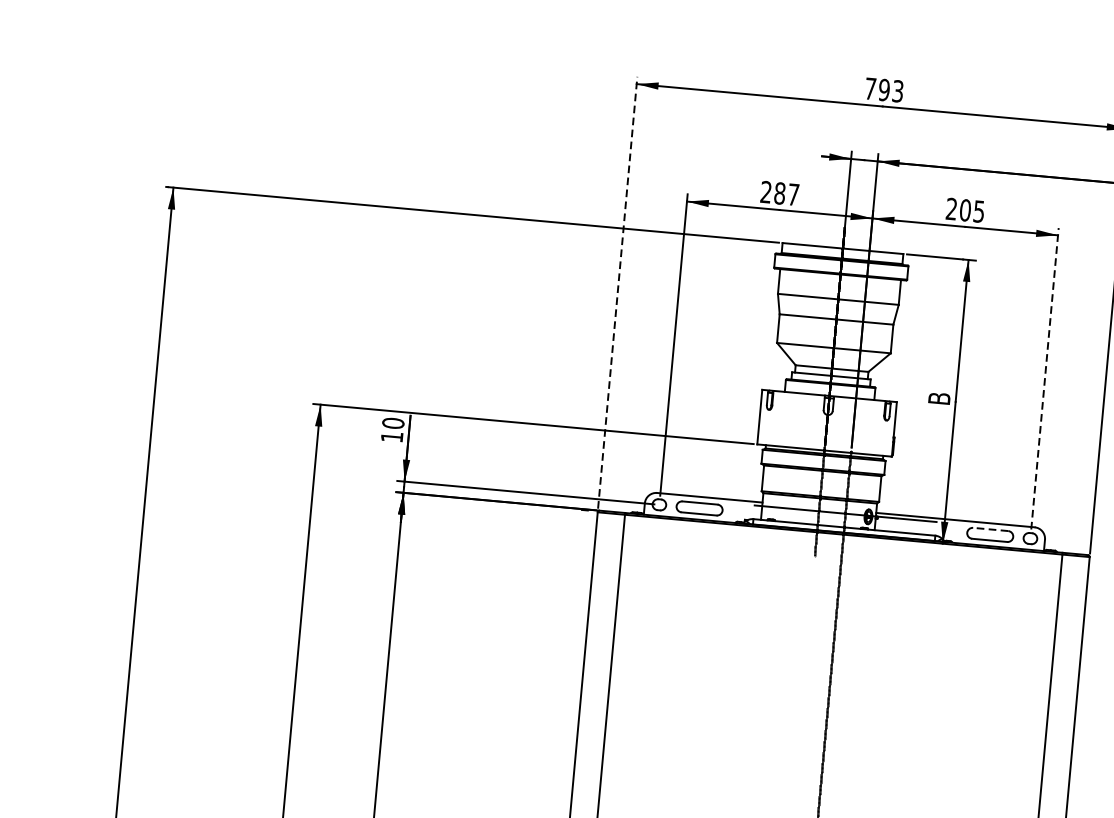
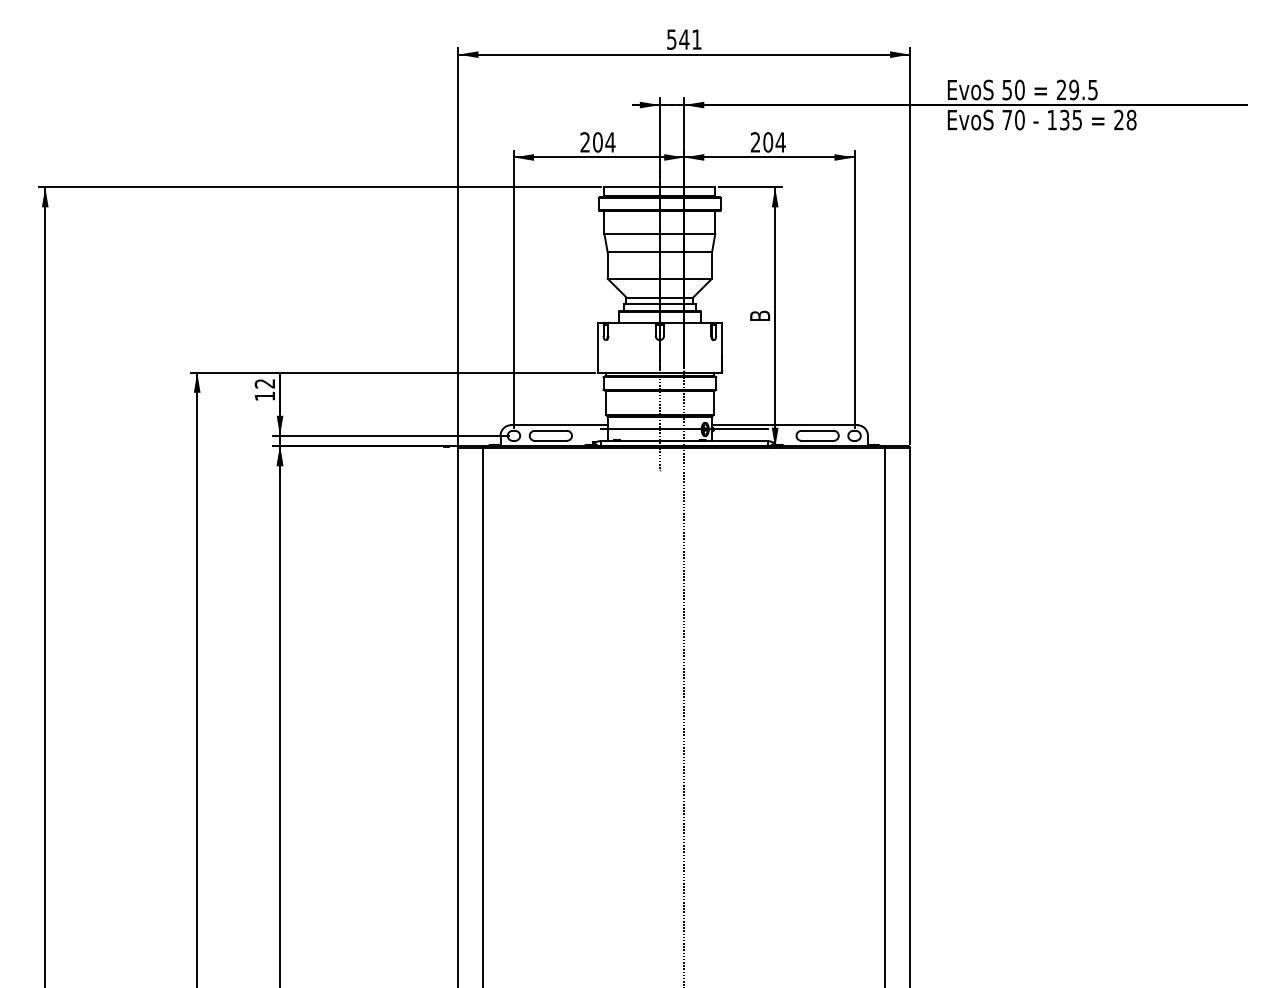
text: (884, 89) -> (684, 39), 793 -> 541
text: (787, 194) -> (604, 142), 287 -> 204
text: (978, 211) -> (780, 142), 205 -> 204
line: (617, 291) -> (458, 245), dashed -> solid
line: (1044, 378) -> (854, 288), dashed -> solid
text: (392, 423) -> (264, 383), 10 -> 12
line: (990, 529) -> (817, 430), dashed -> solid

